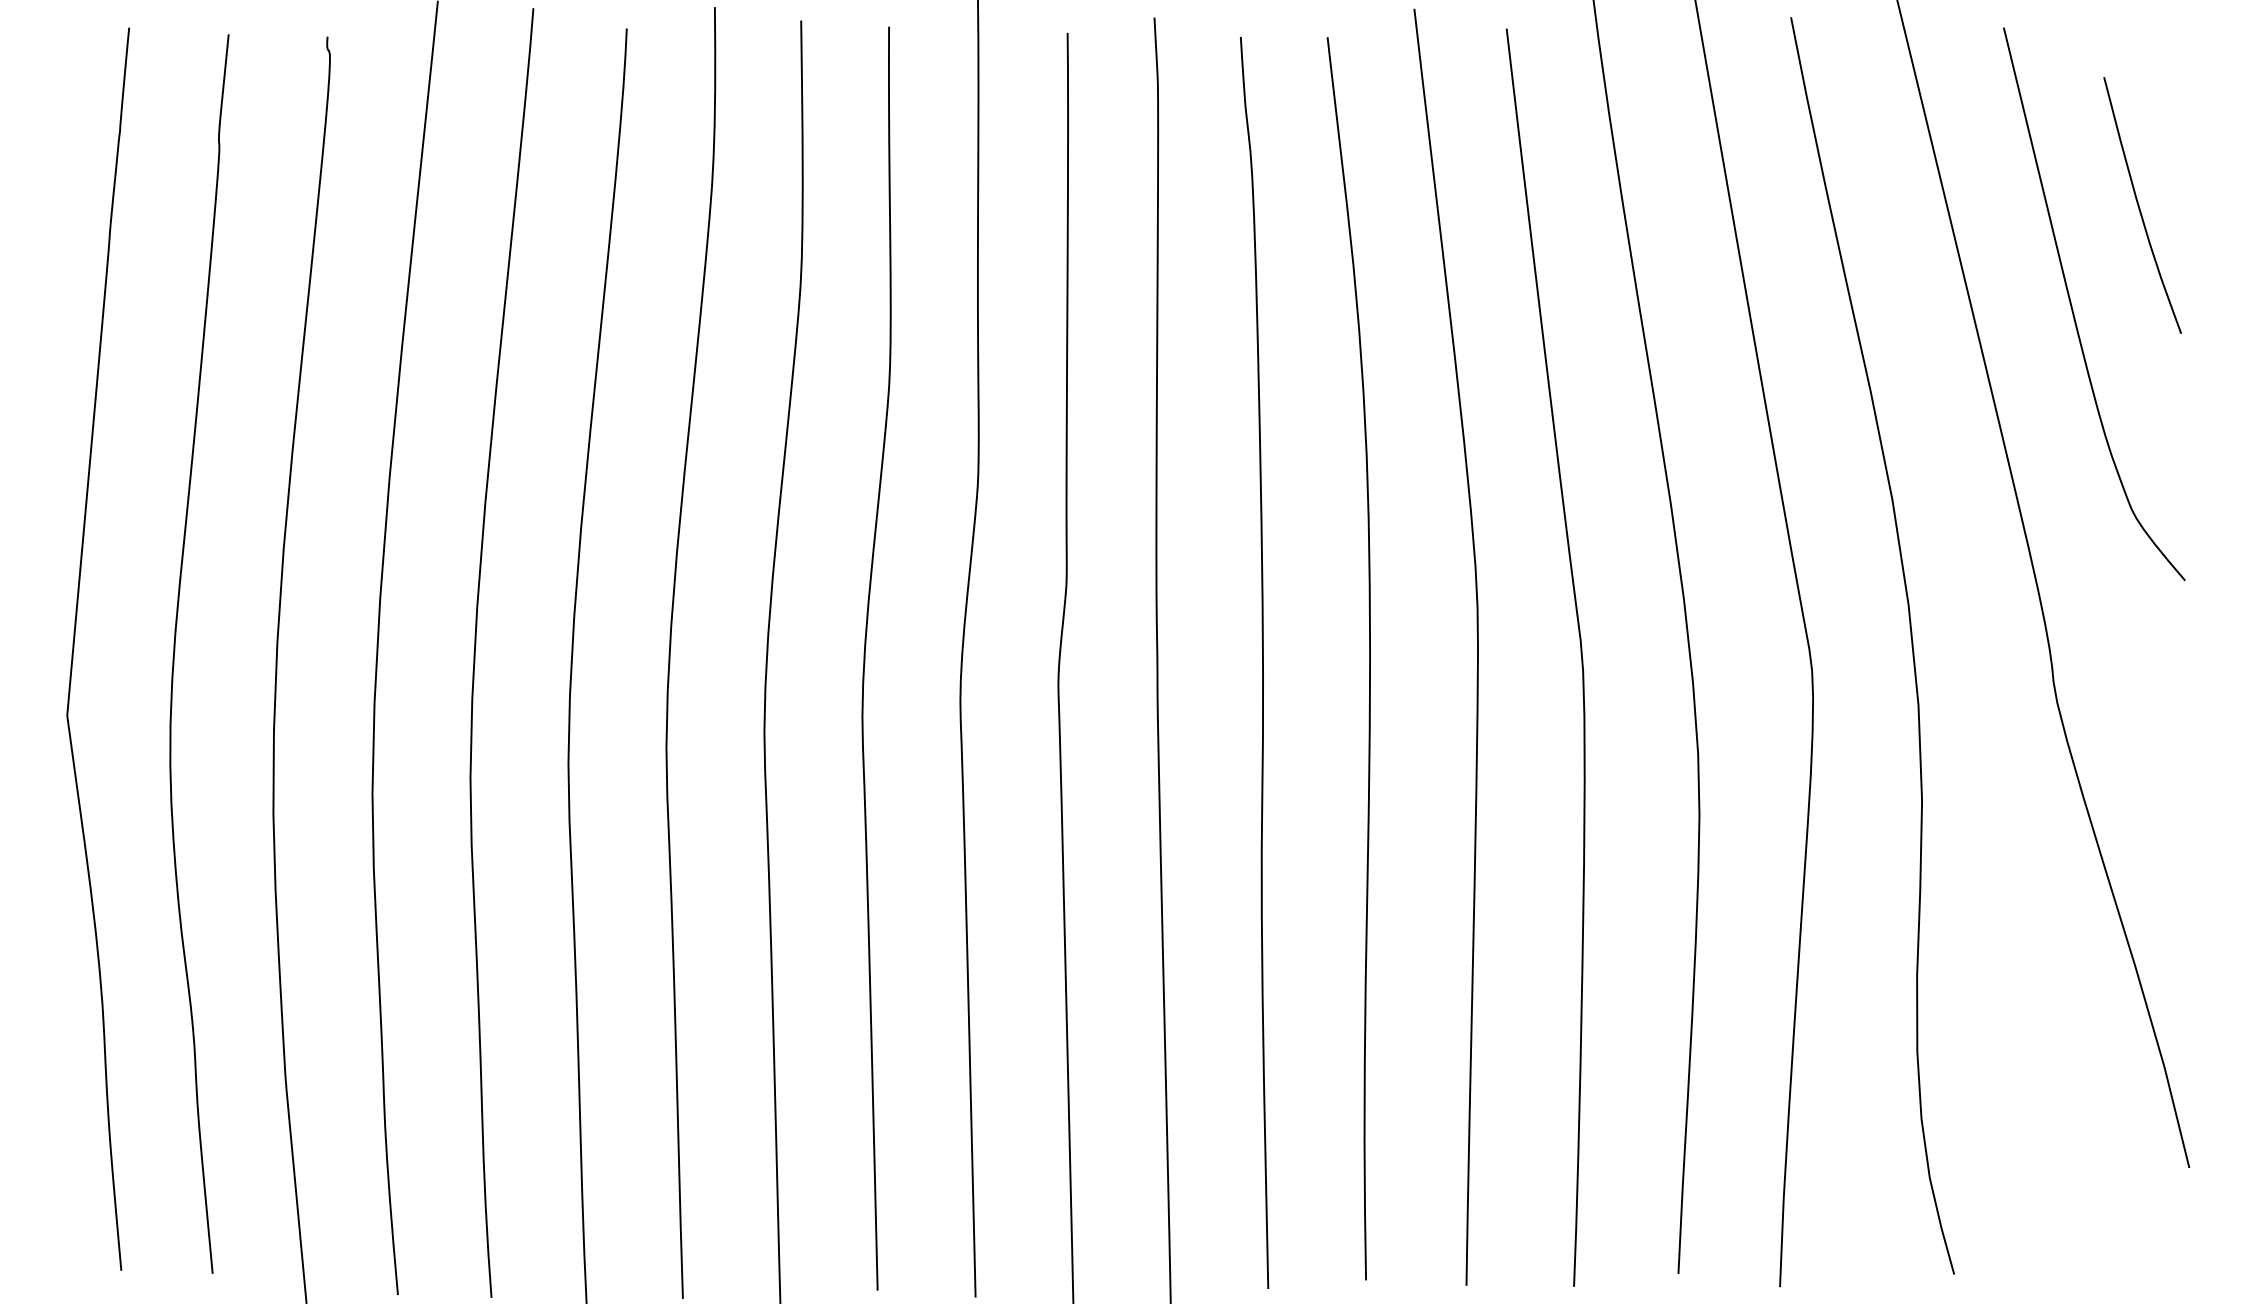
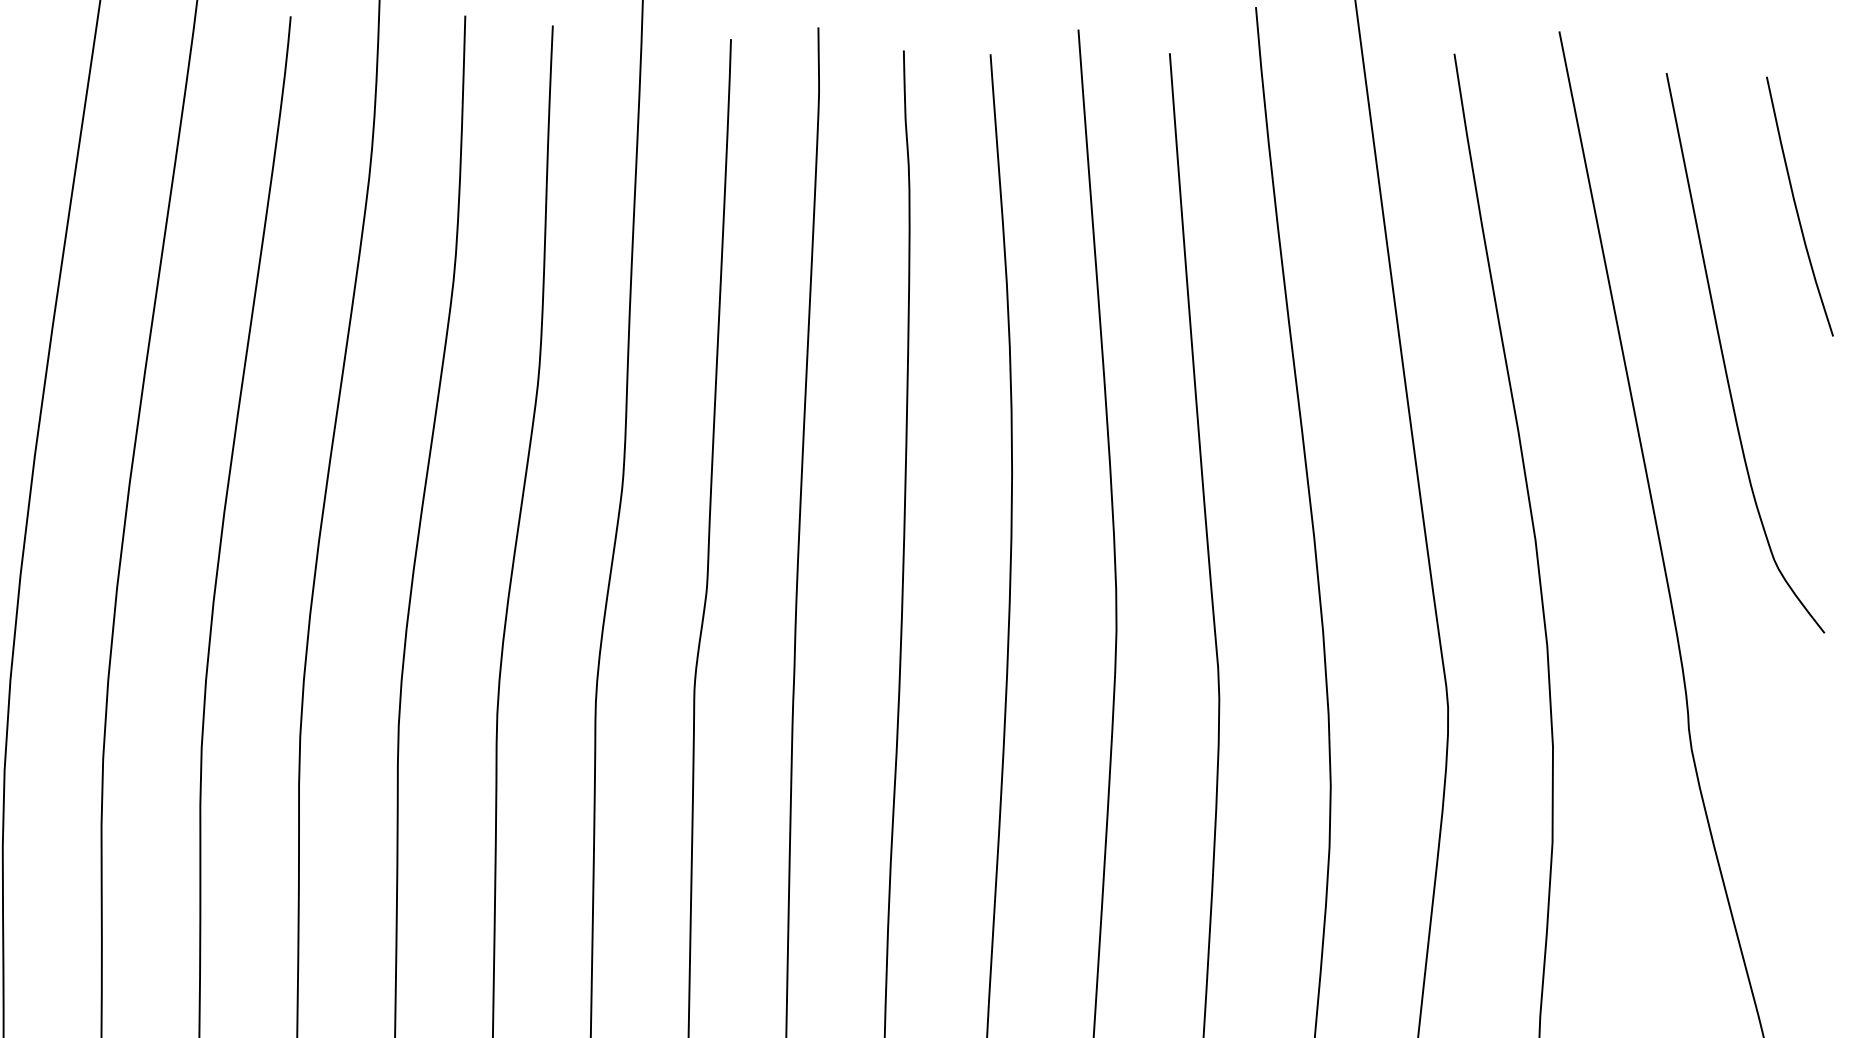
curve: (2139, 205) -> (1796, 206), moved

